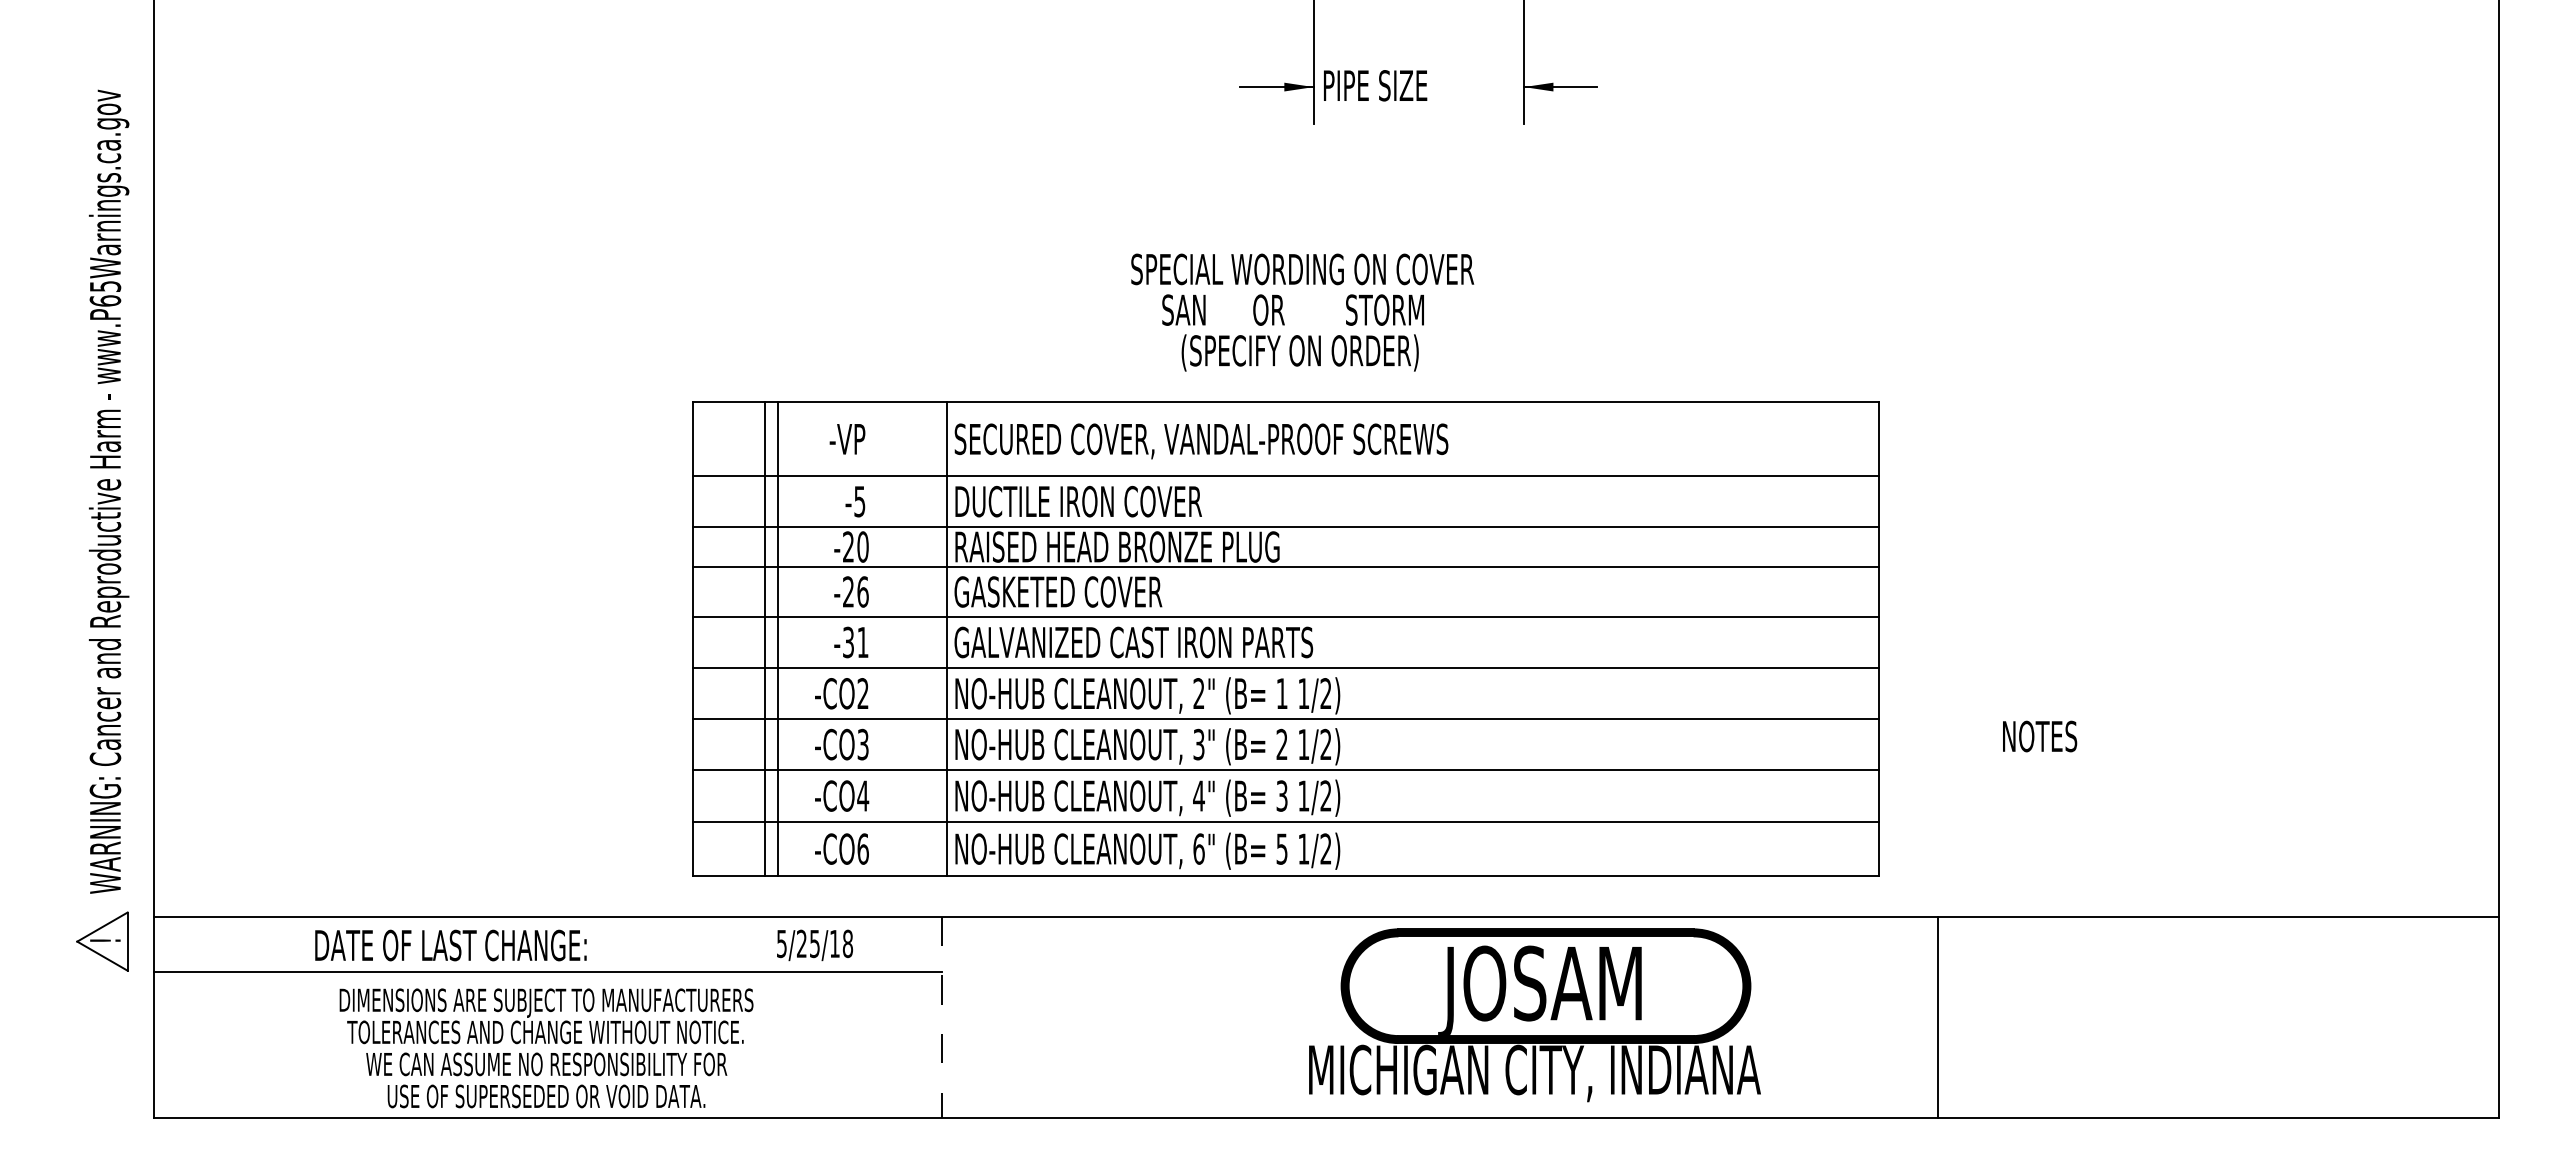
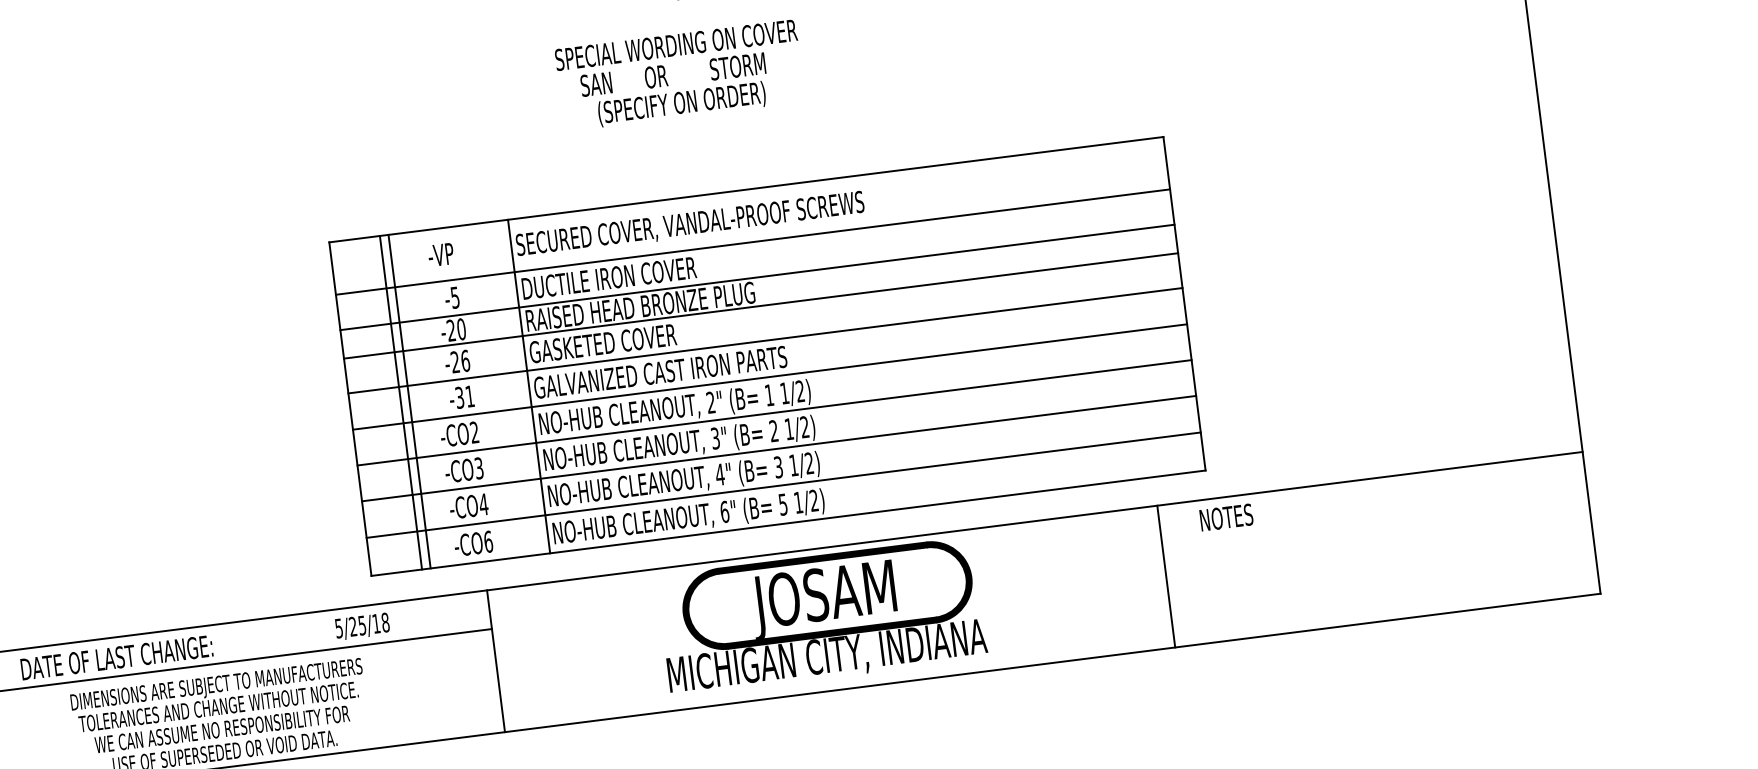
text: (1302, 312) -> (679, 75), moved
part: (1285, 638) -> (766, 356), moved
text: (2040, 736) -> (1226, 517), moved
text: (450, 945) -> (116, 657), moved
text: (814, 945) -> (362, 626), moved
part: (1534, 1015) -> (822, 617), moved
line: (941, 1017) -> (495, 661), dashed -> solid
line: (1938, 1017) -> (1166, 576), moved

